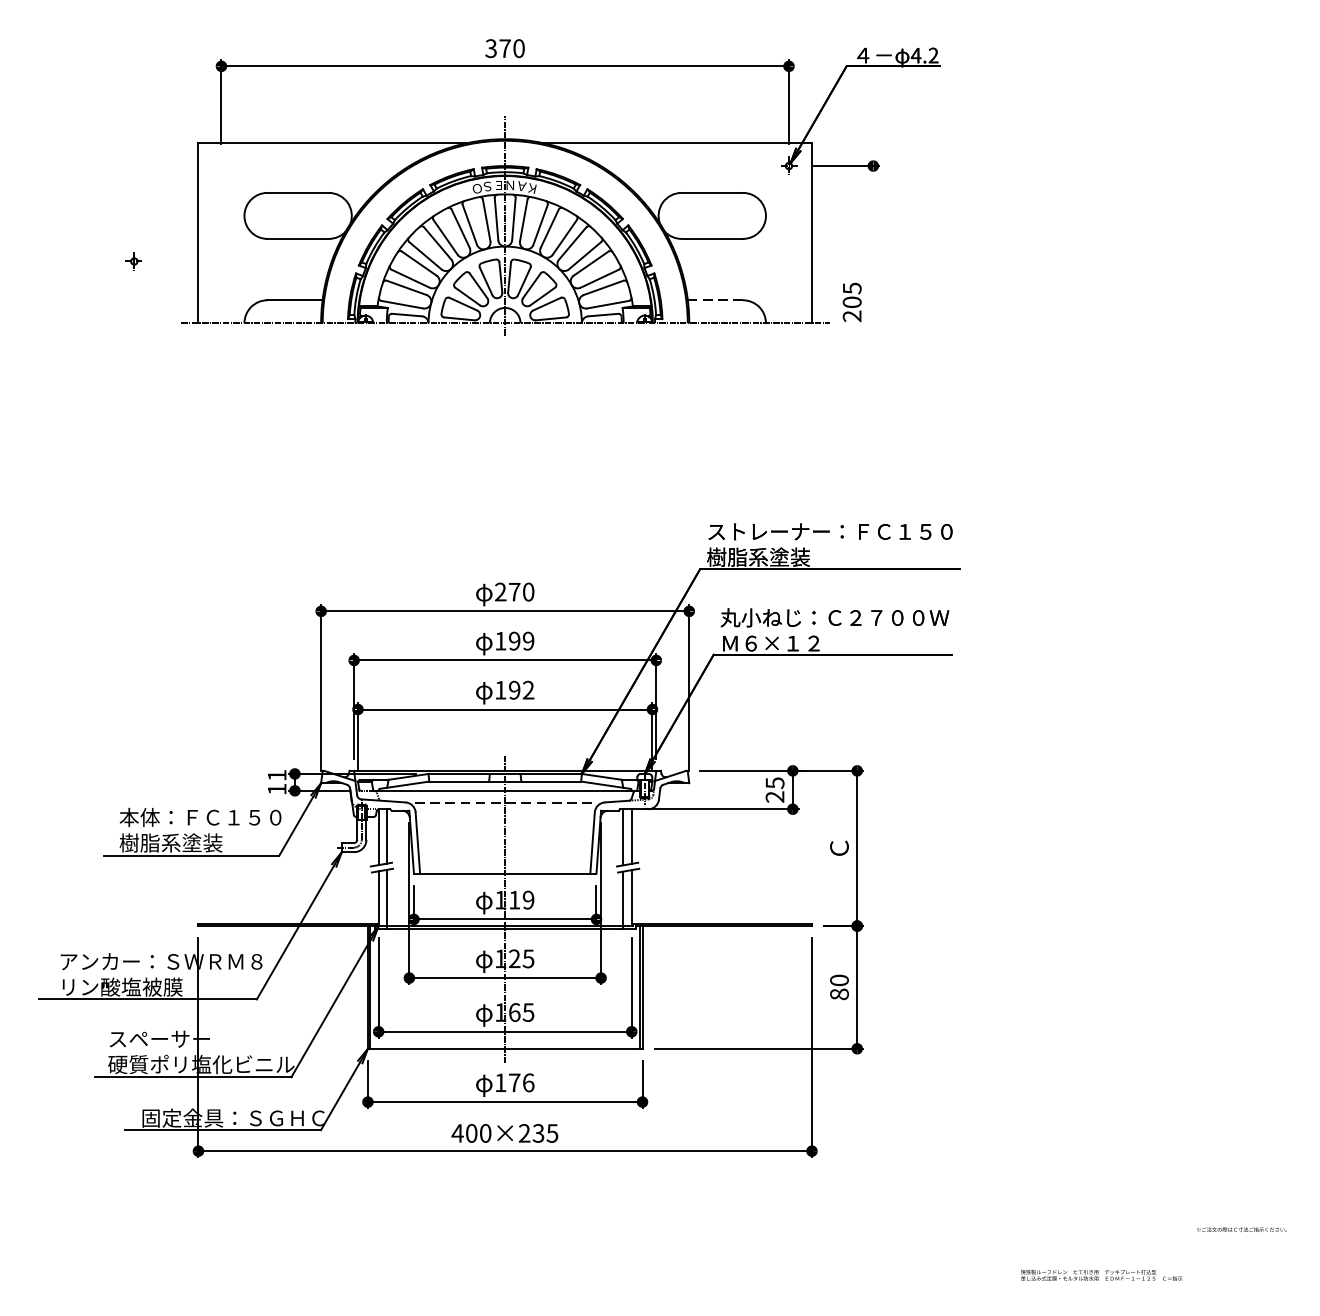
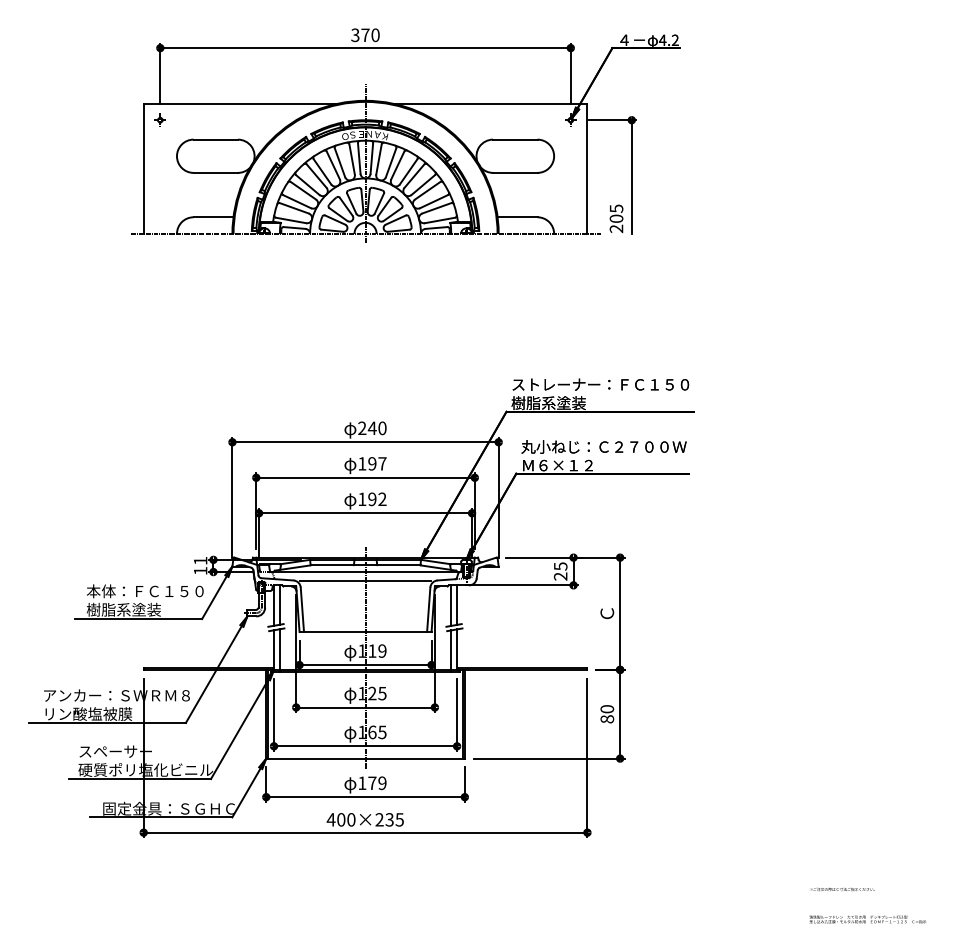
line: (872, 243) -> (631, 176), added
part: (133, 260) -> (159, 119), moved
line: (715, 300) -> (517, 217), dashed -> solid
text: (513, 590) -> (371, 427), 270 -> 240
text: (528, 640) -> (382, 463), 199 -> 197
line: (506, 802) -> (366, 580), dashed -> solid
text: (528, 1083) -> (382, 783), 176 -> 179
text: (1242, 1229) -> (842, 889), moved
text: (1101, 1275) -> (867, 919), moved

